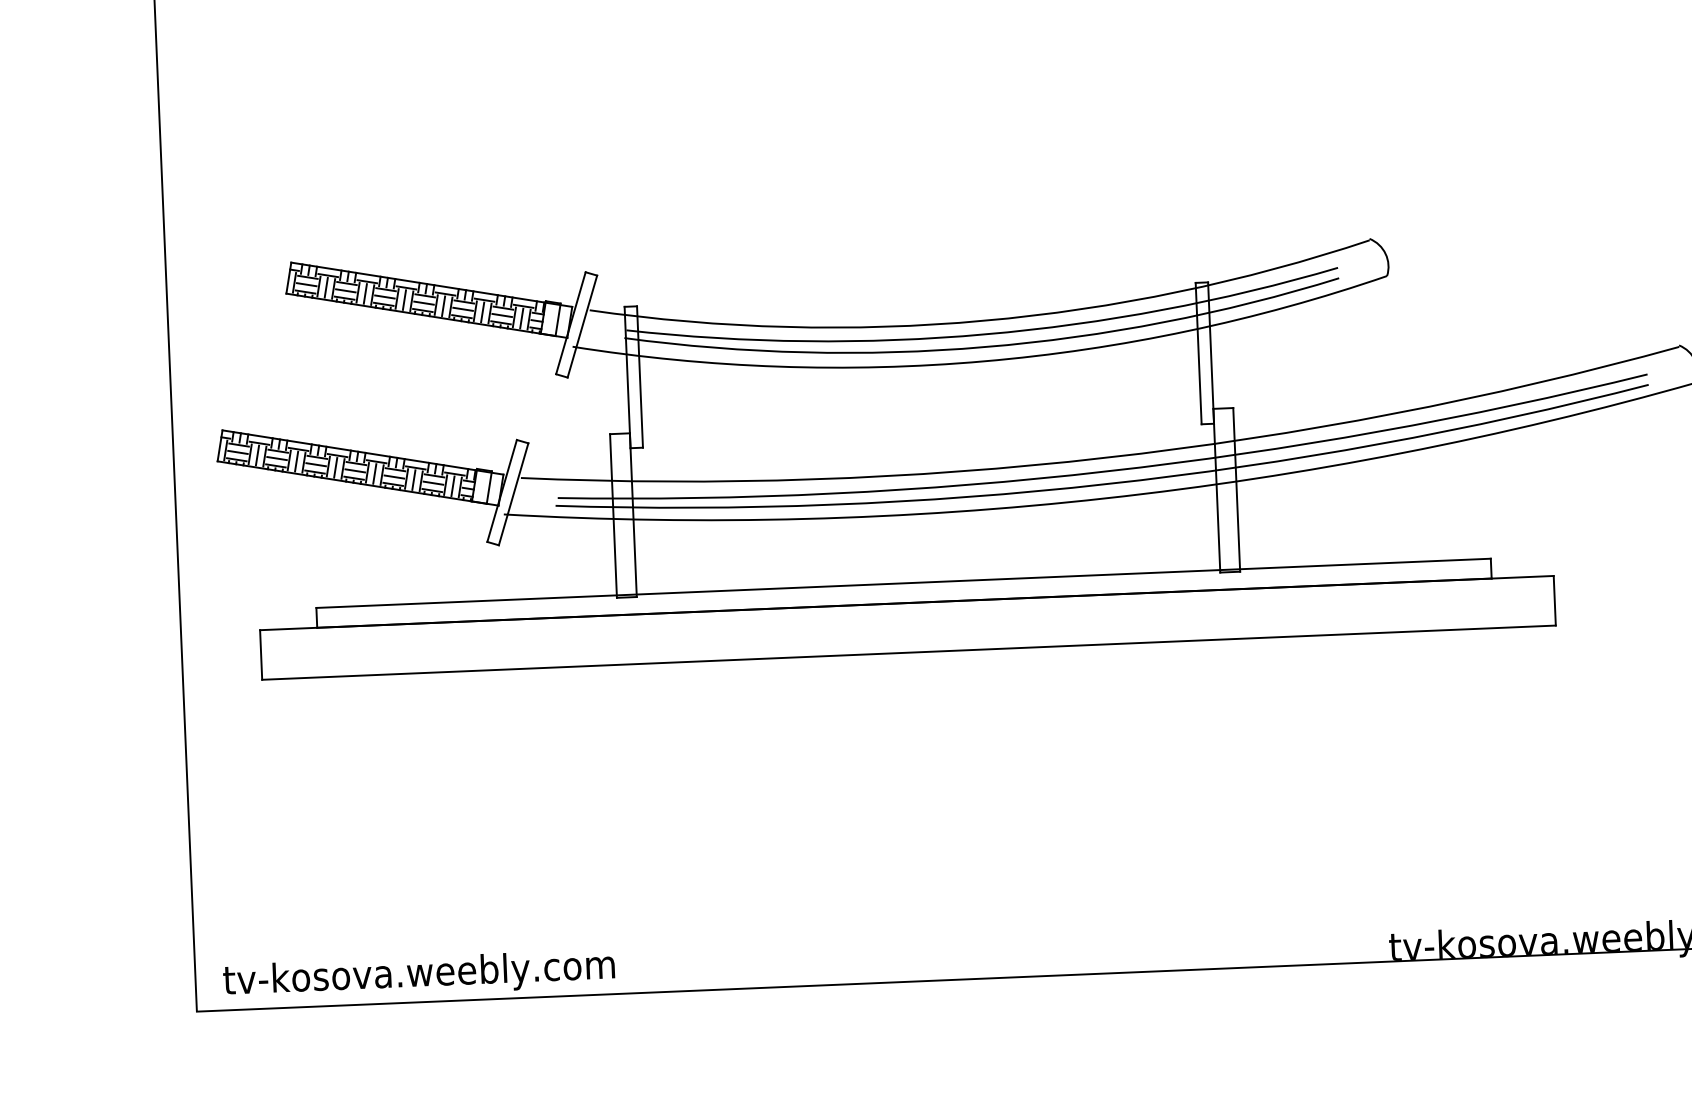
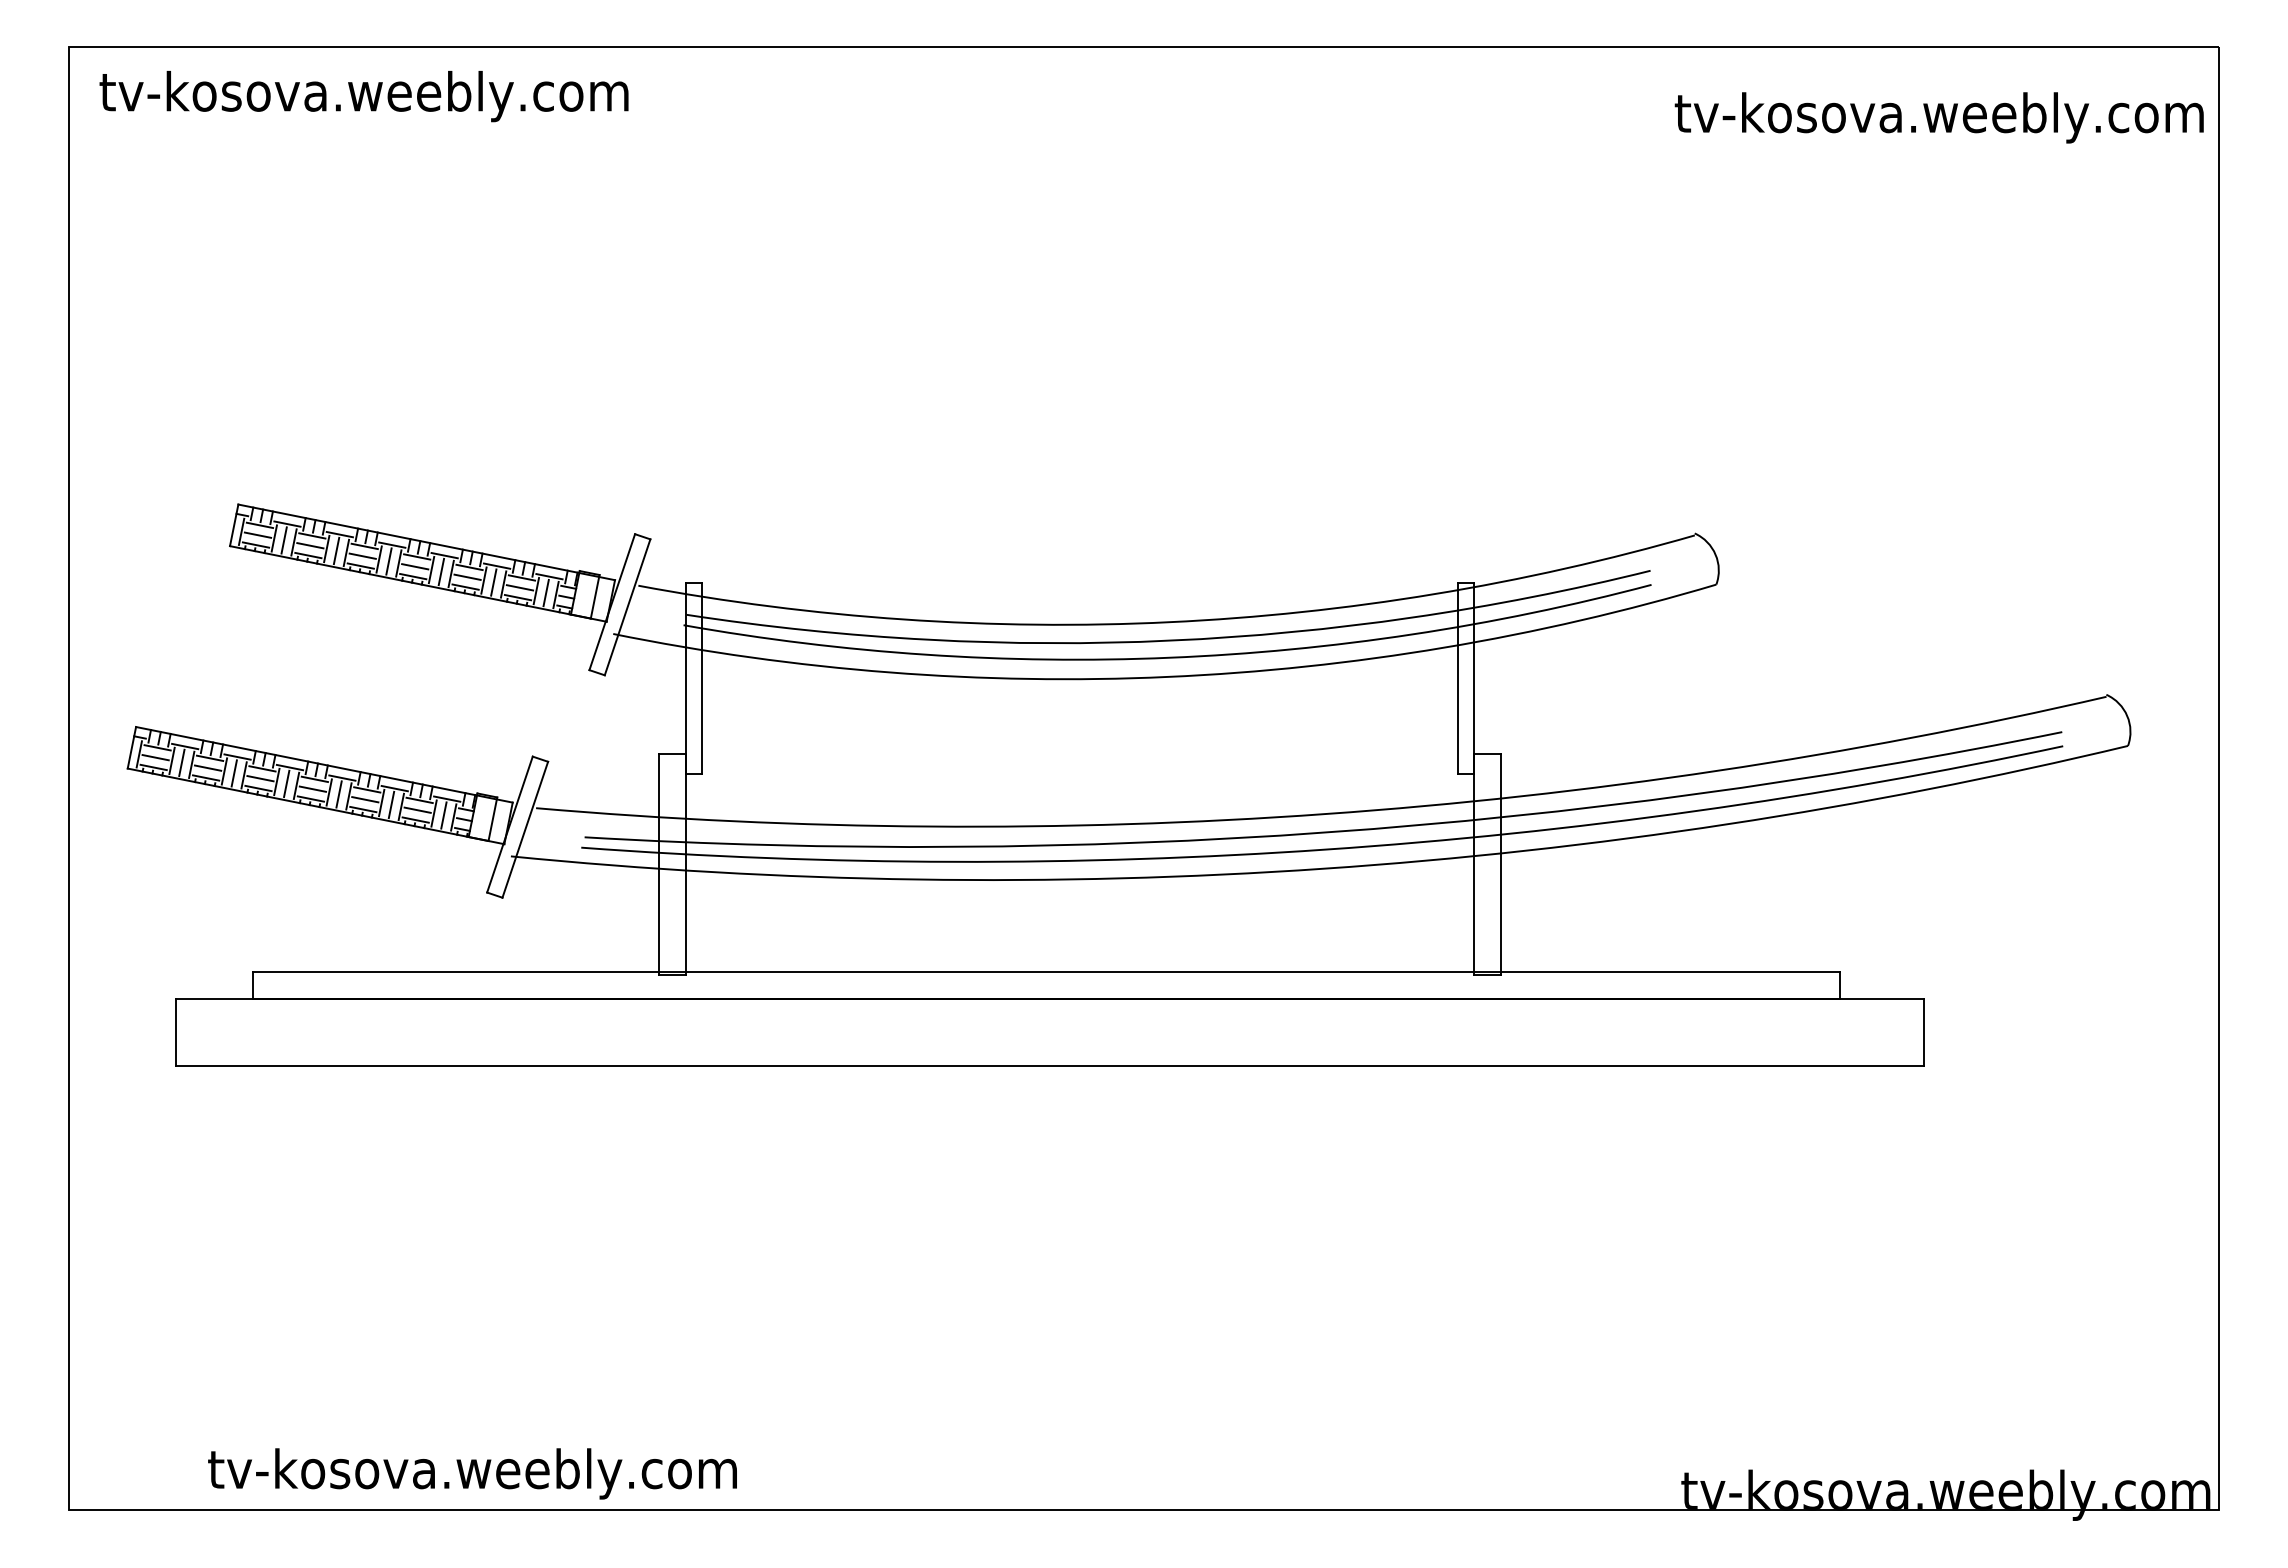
text: (419, 975) -> (472, 1473), moved

